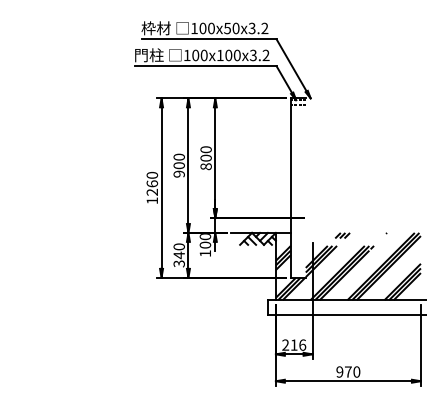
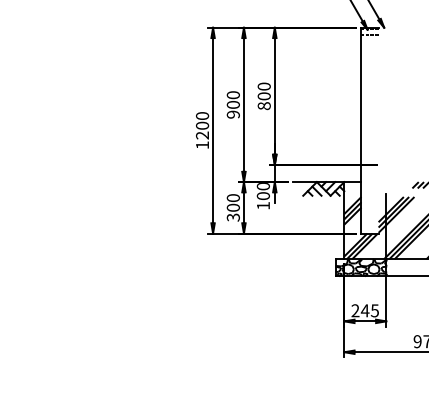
text: (151, 183) -> (201, 125), 1260 -> 1200
text: (178, 255) -> (232, 207), 340 -> 300
hatch: (290, 307) -> (361, 267), added
text: (298, 344) -> (370, 310), 216 -> 245

